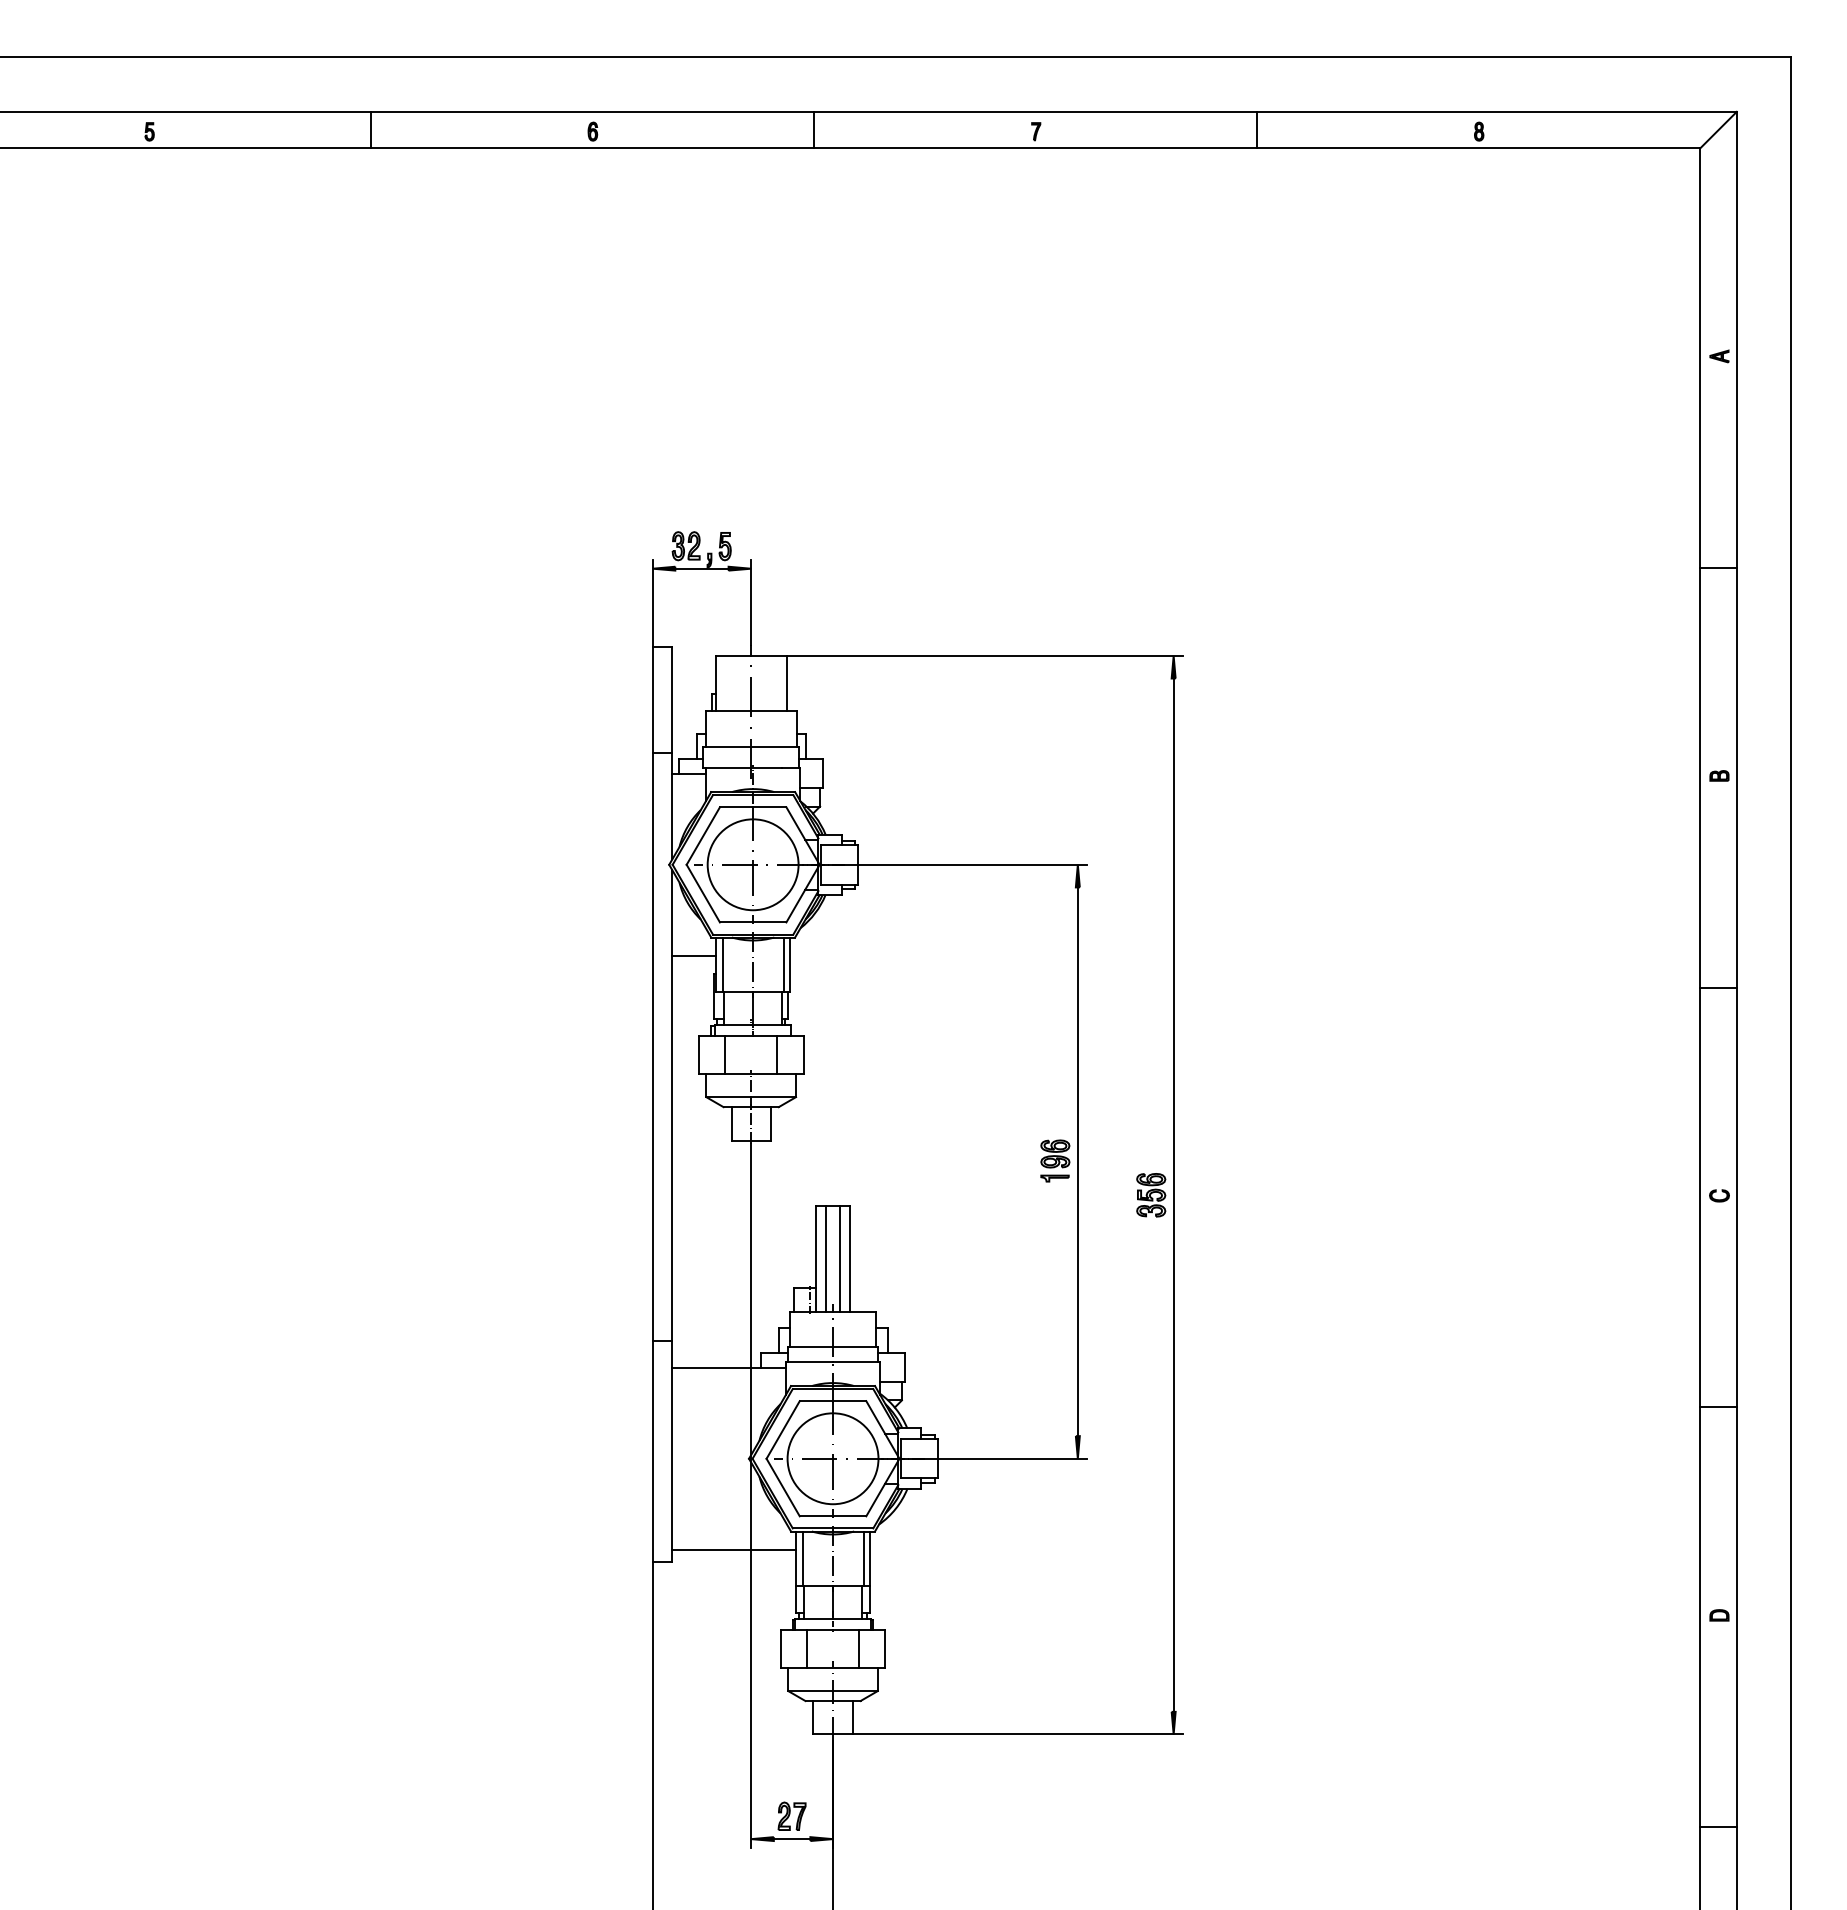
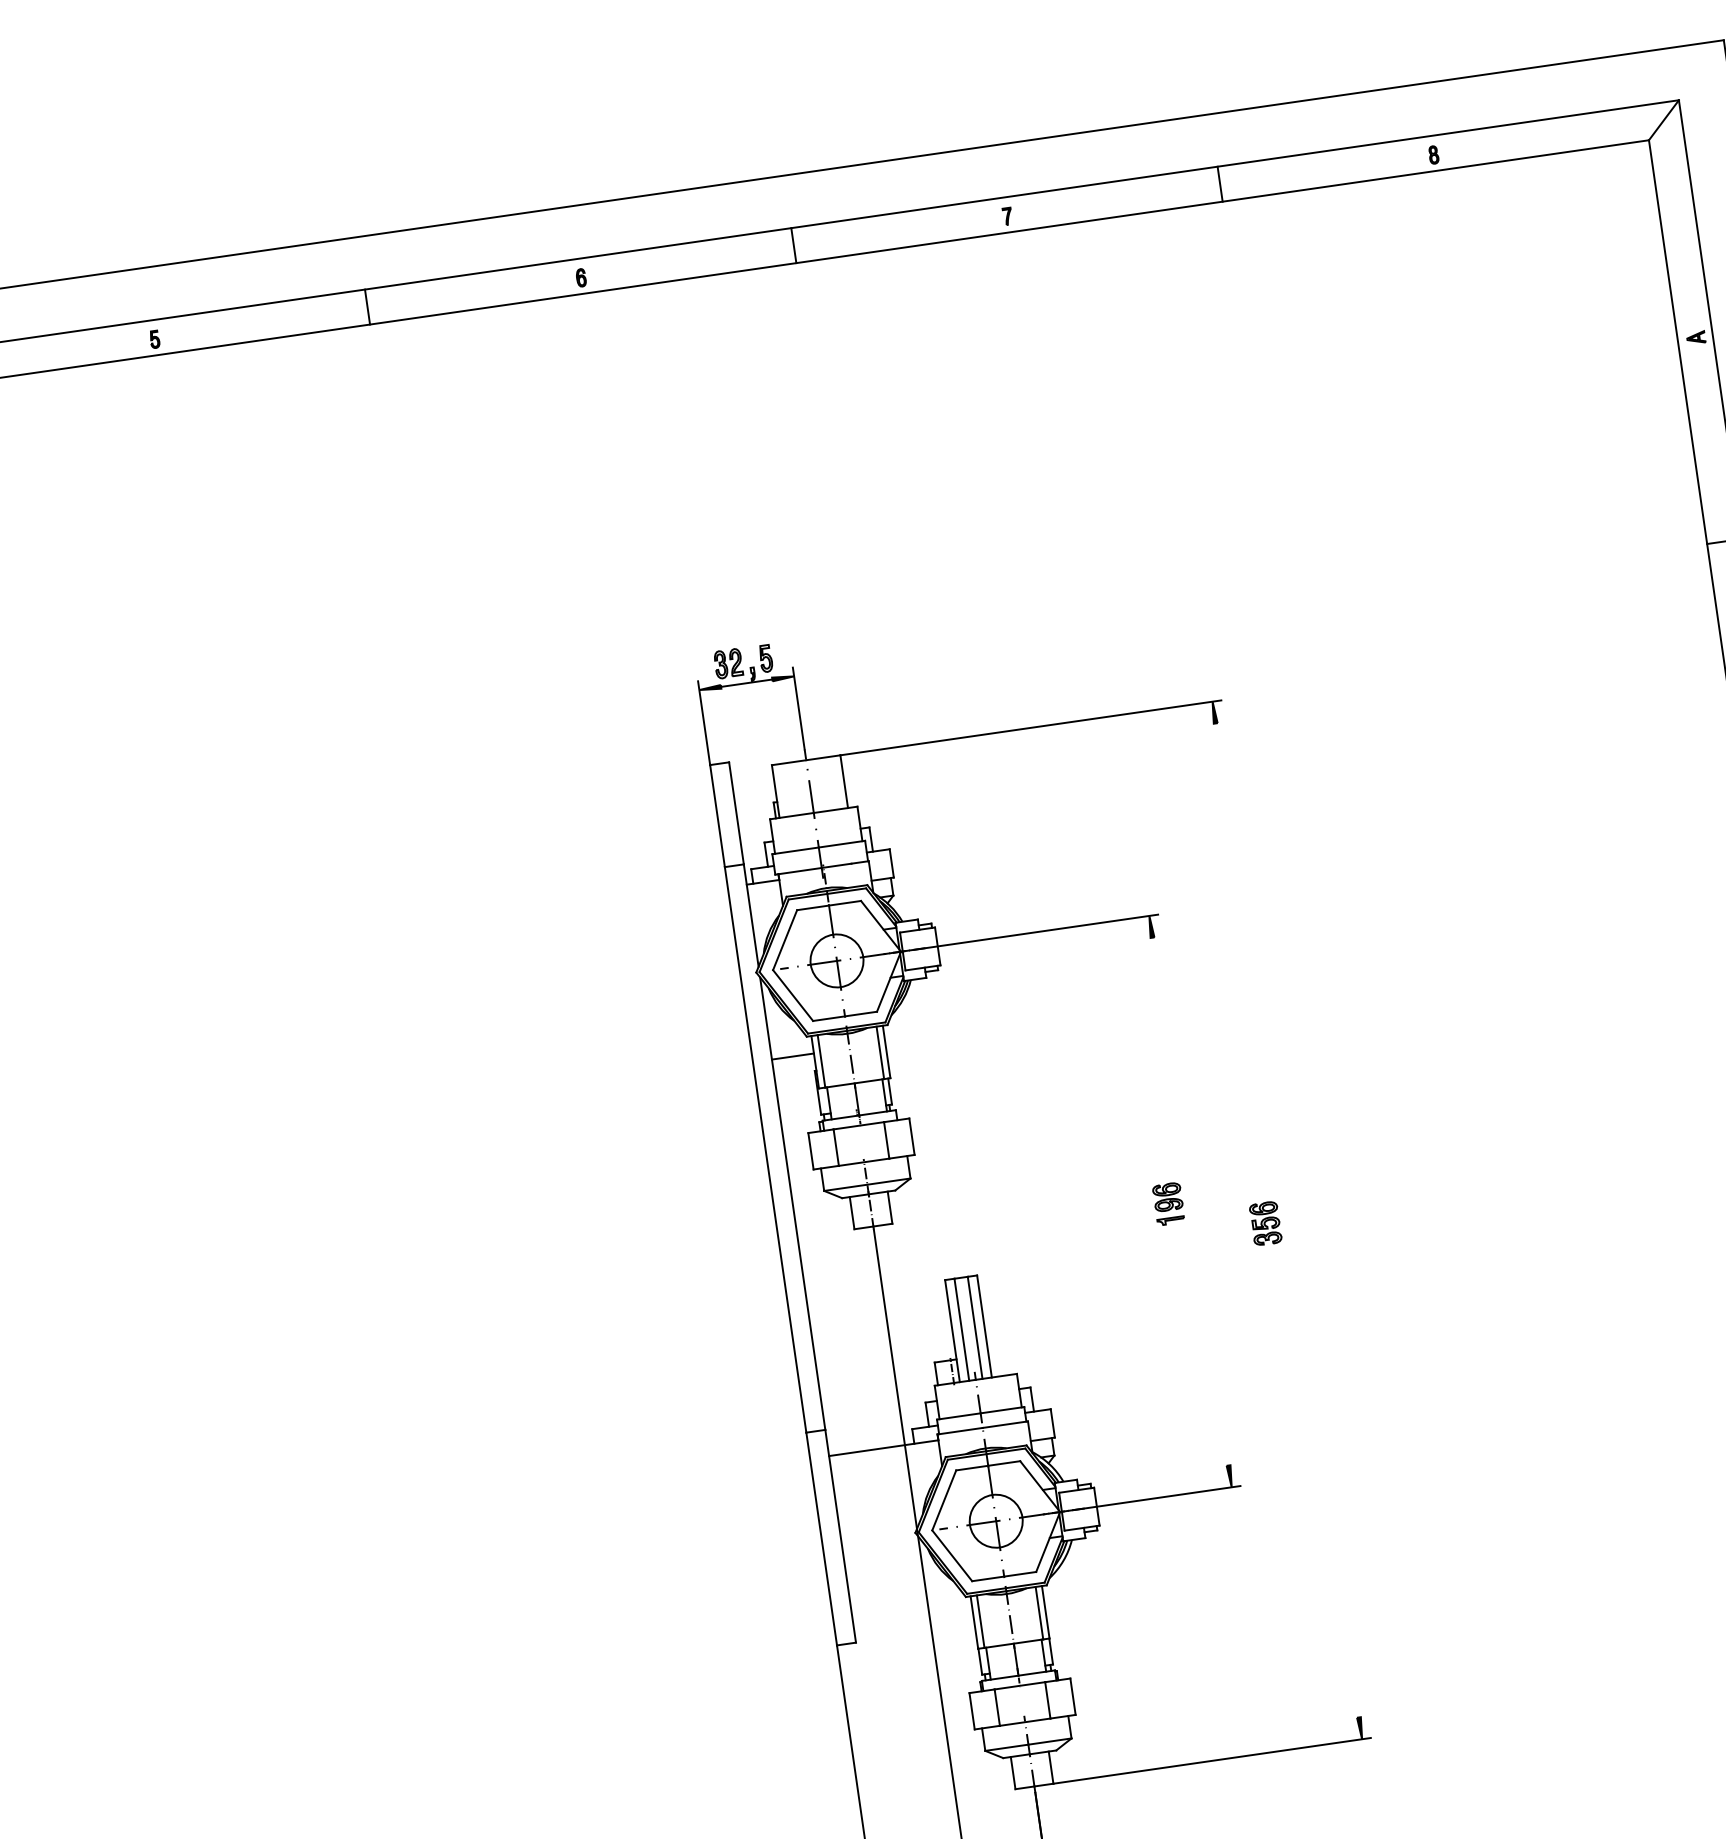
circle: (752, 864) -> (836, 960), size x0.6
line: (1077, 1161) -> (1190, 1201), removed
line: (1173, 1194) -> (1287, 1219), removed
circle: (832, 1458) -> (995, 1521), size x0.6
line: (733, 1549) -> (913, 1622), removed

